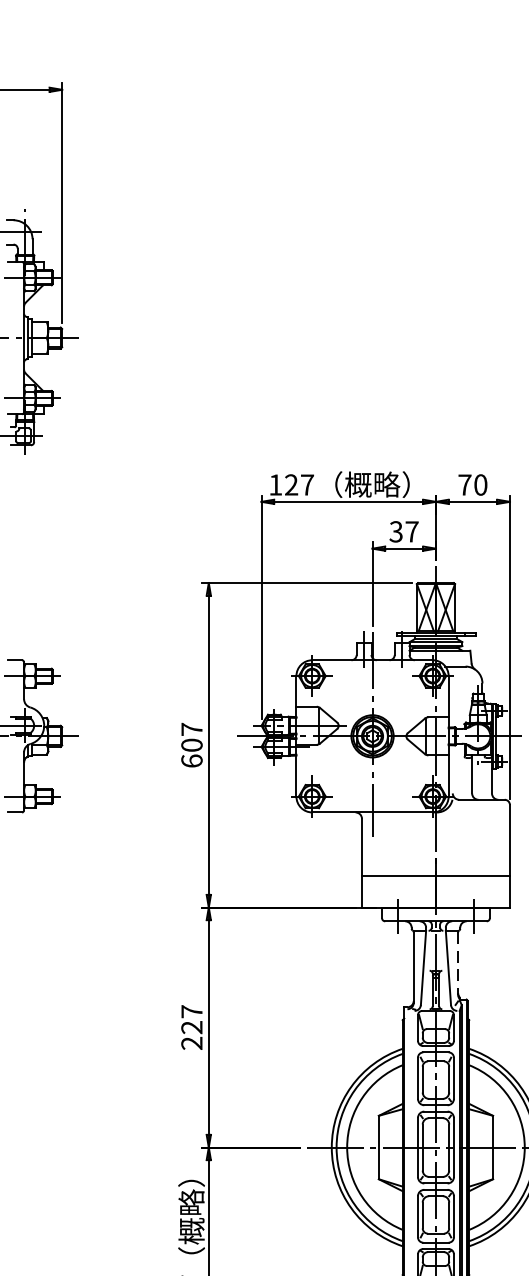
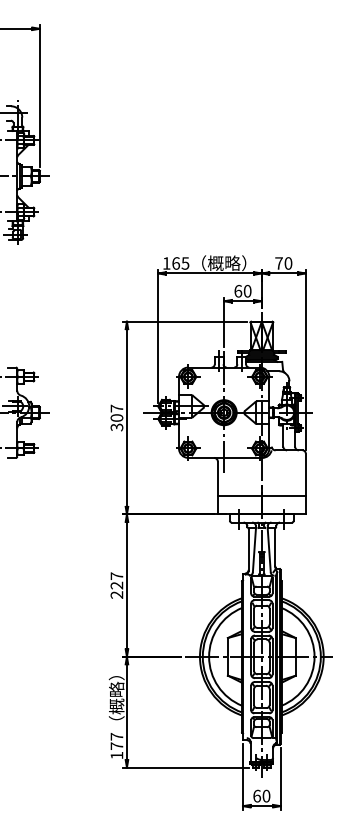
text: (298, 485) -> (180, 263), 127 -> 165
text: (403, 530) -> (242, 290), 37 -> 60
text: (191, 761) -> (116, 427), 607 -> 307
line: (458, 963) -> (275, 547), dashed -> solid

